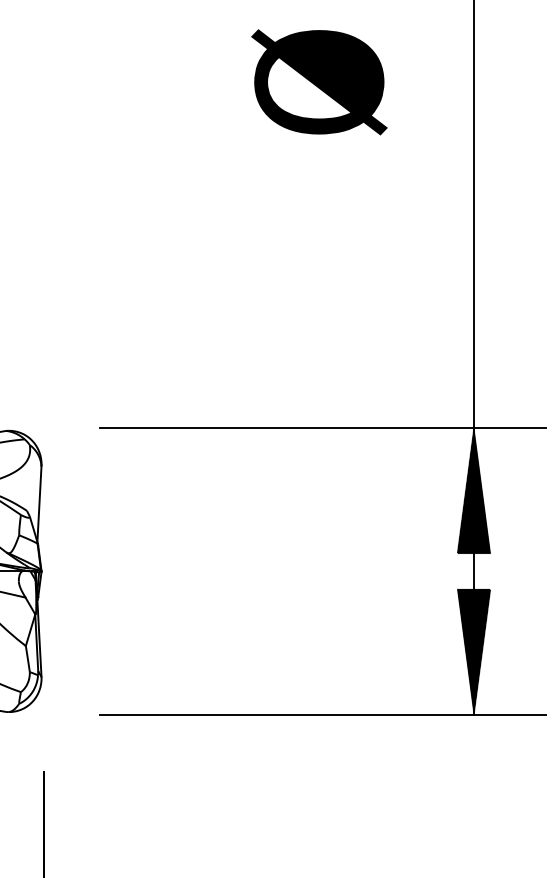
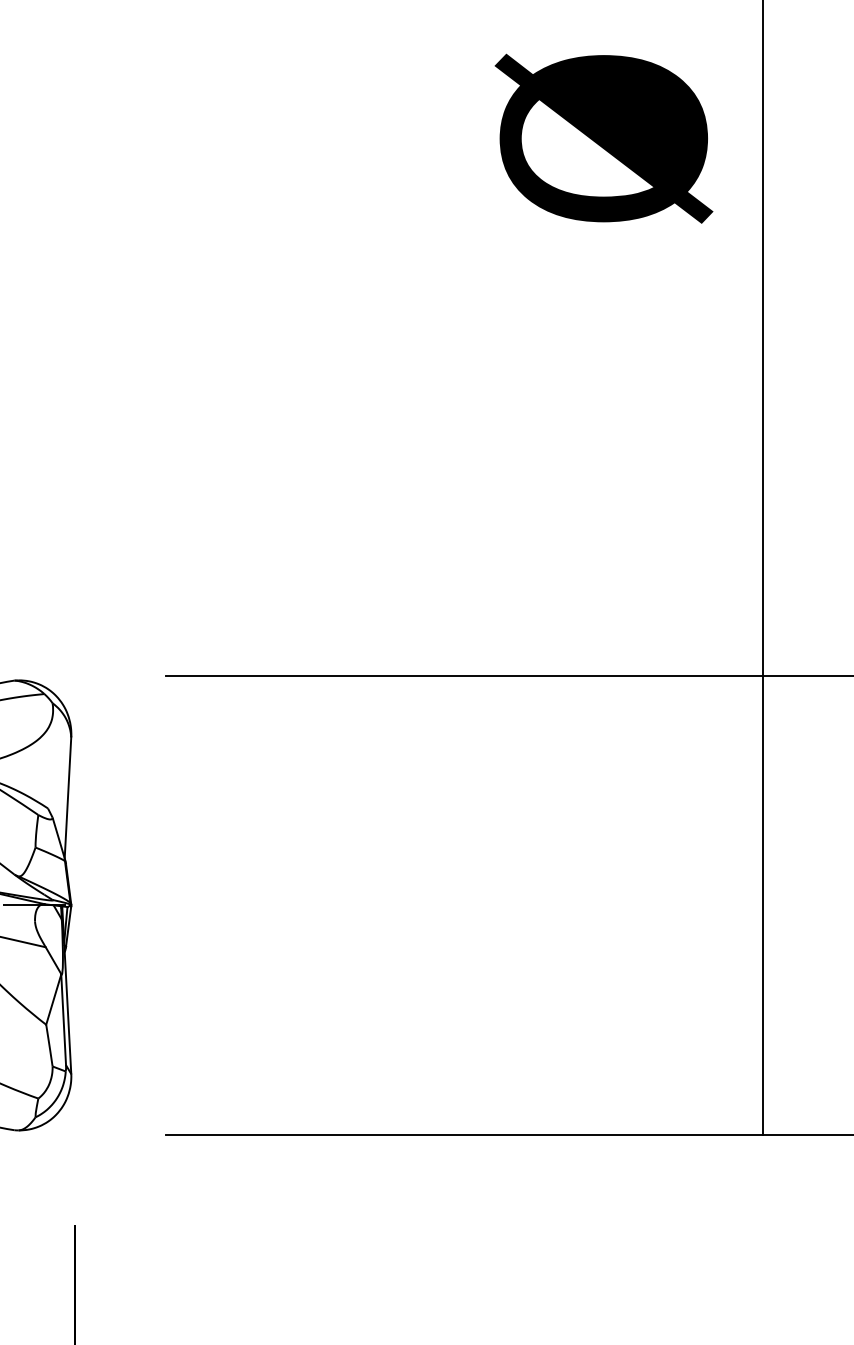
text: (319, 82) -> (604, 139), moved
hatch: (473, 490) -> (762, 775), removed
hatch: (473, 651) -> (762, 1033), removed

